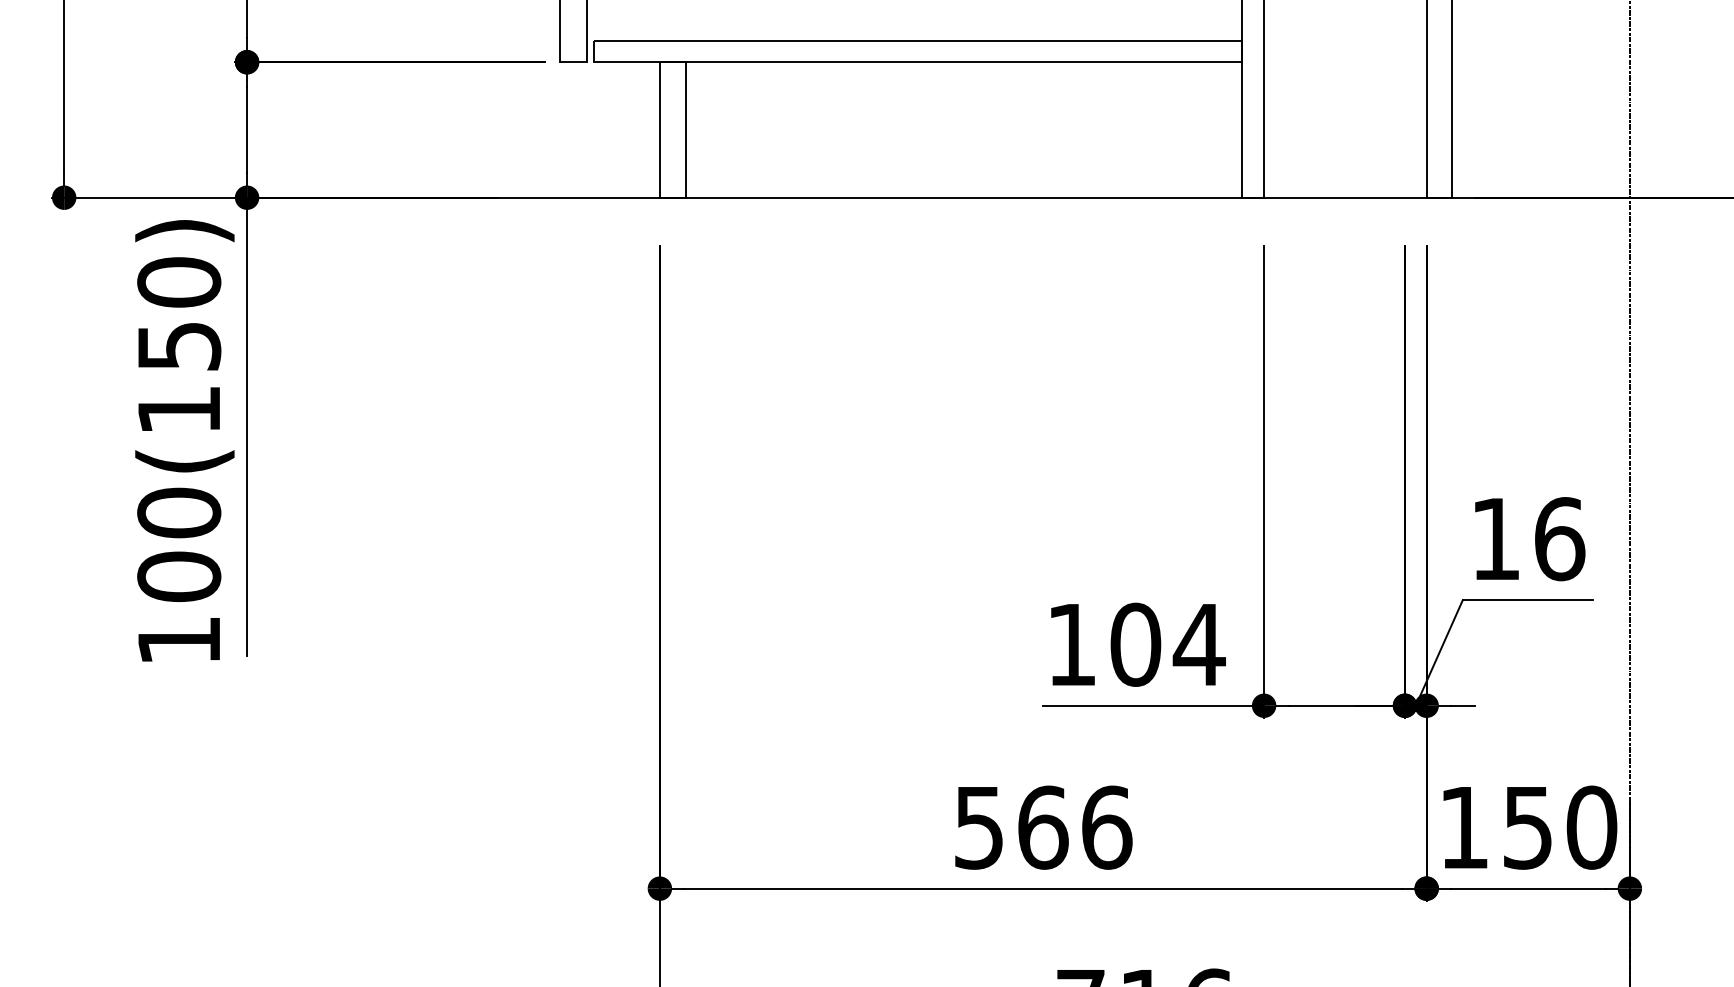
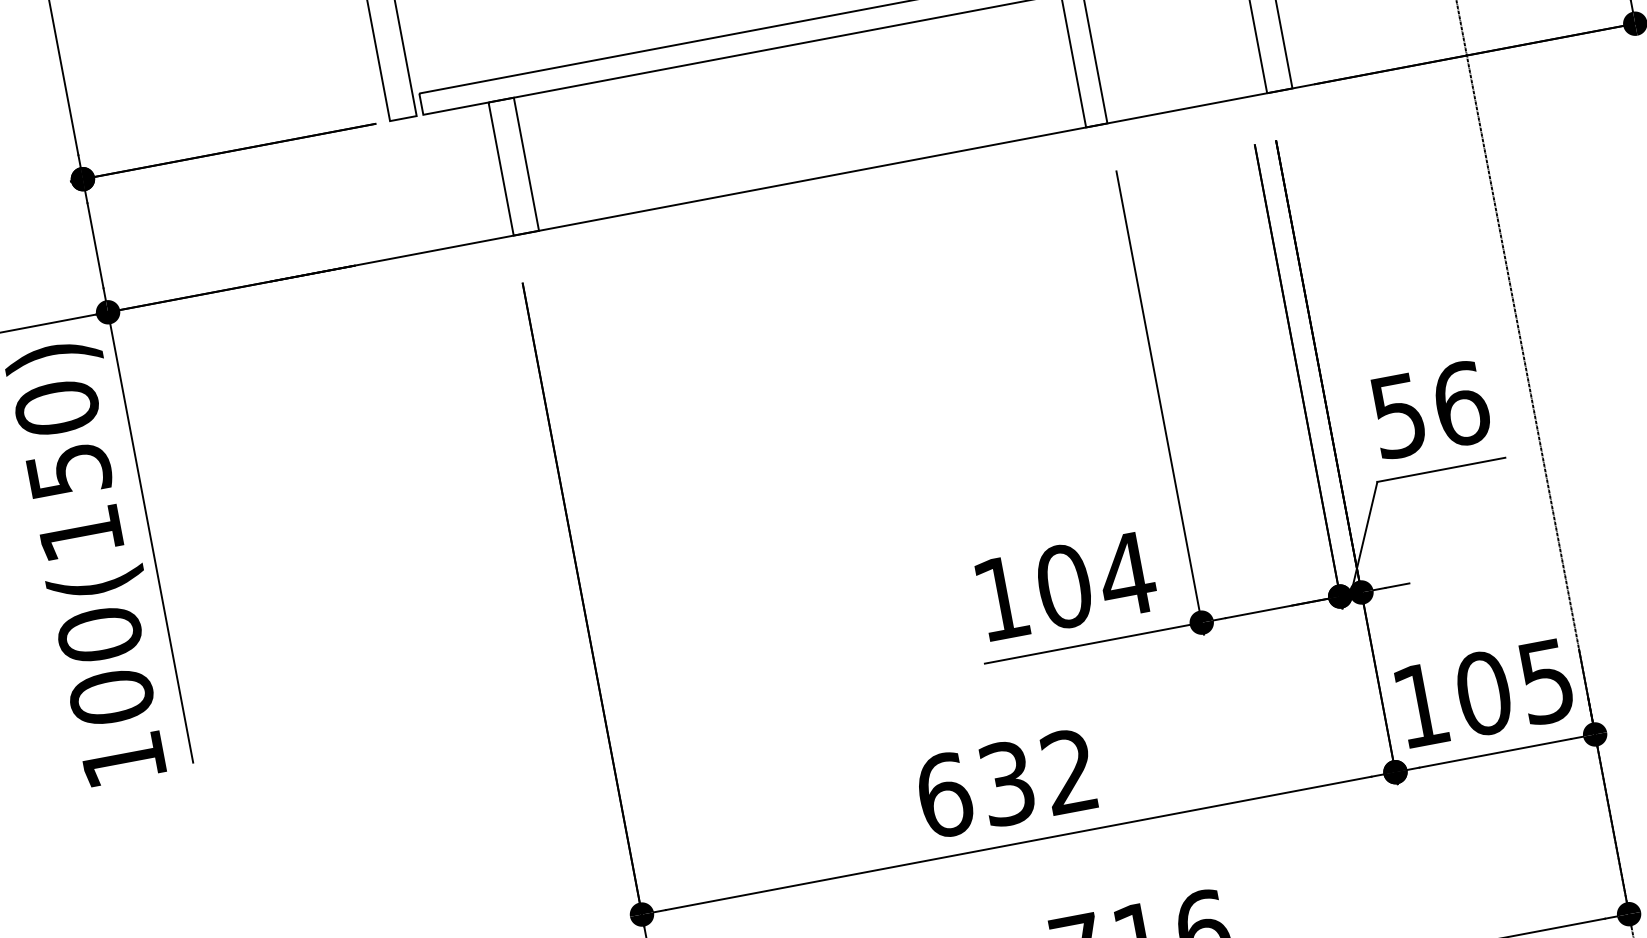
text: (1495, 539) -> (1398, 416), 16 -> 56
text: (1043, 827) -> (1007, 783), 566 -> 632
text: (1560, 827) -> (1515, 687), 150 -> 105

